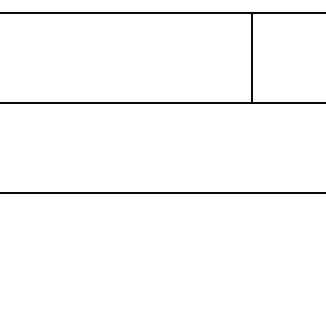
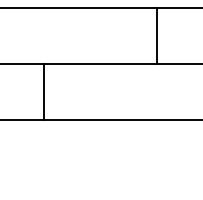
line: (71, 148) -> (44, 92), added

